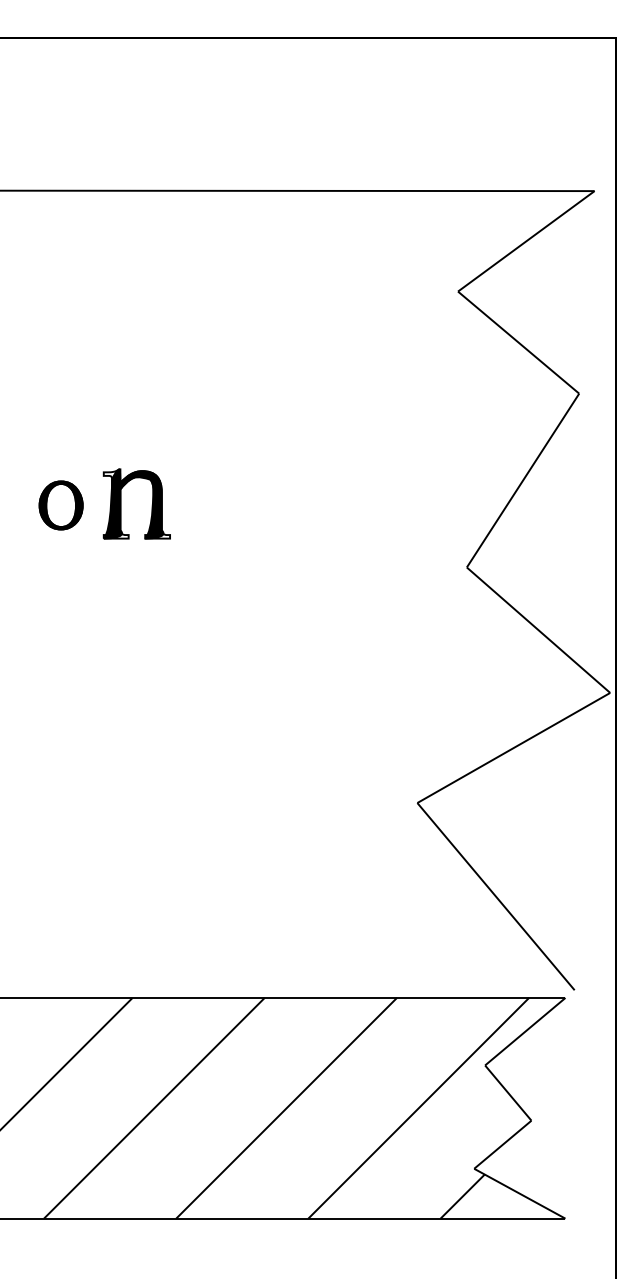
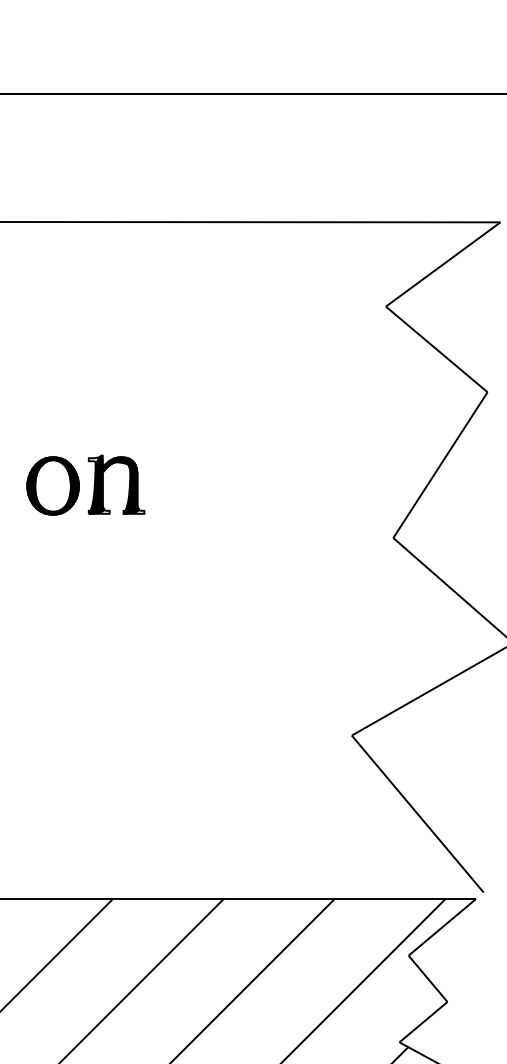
part: (60, 505) -> (52, 486), size x1.43

